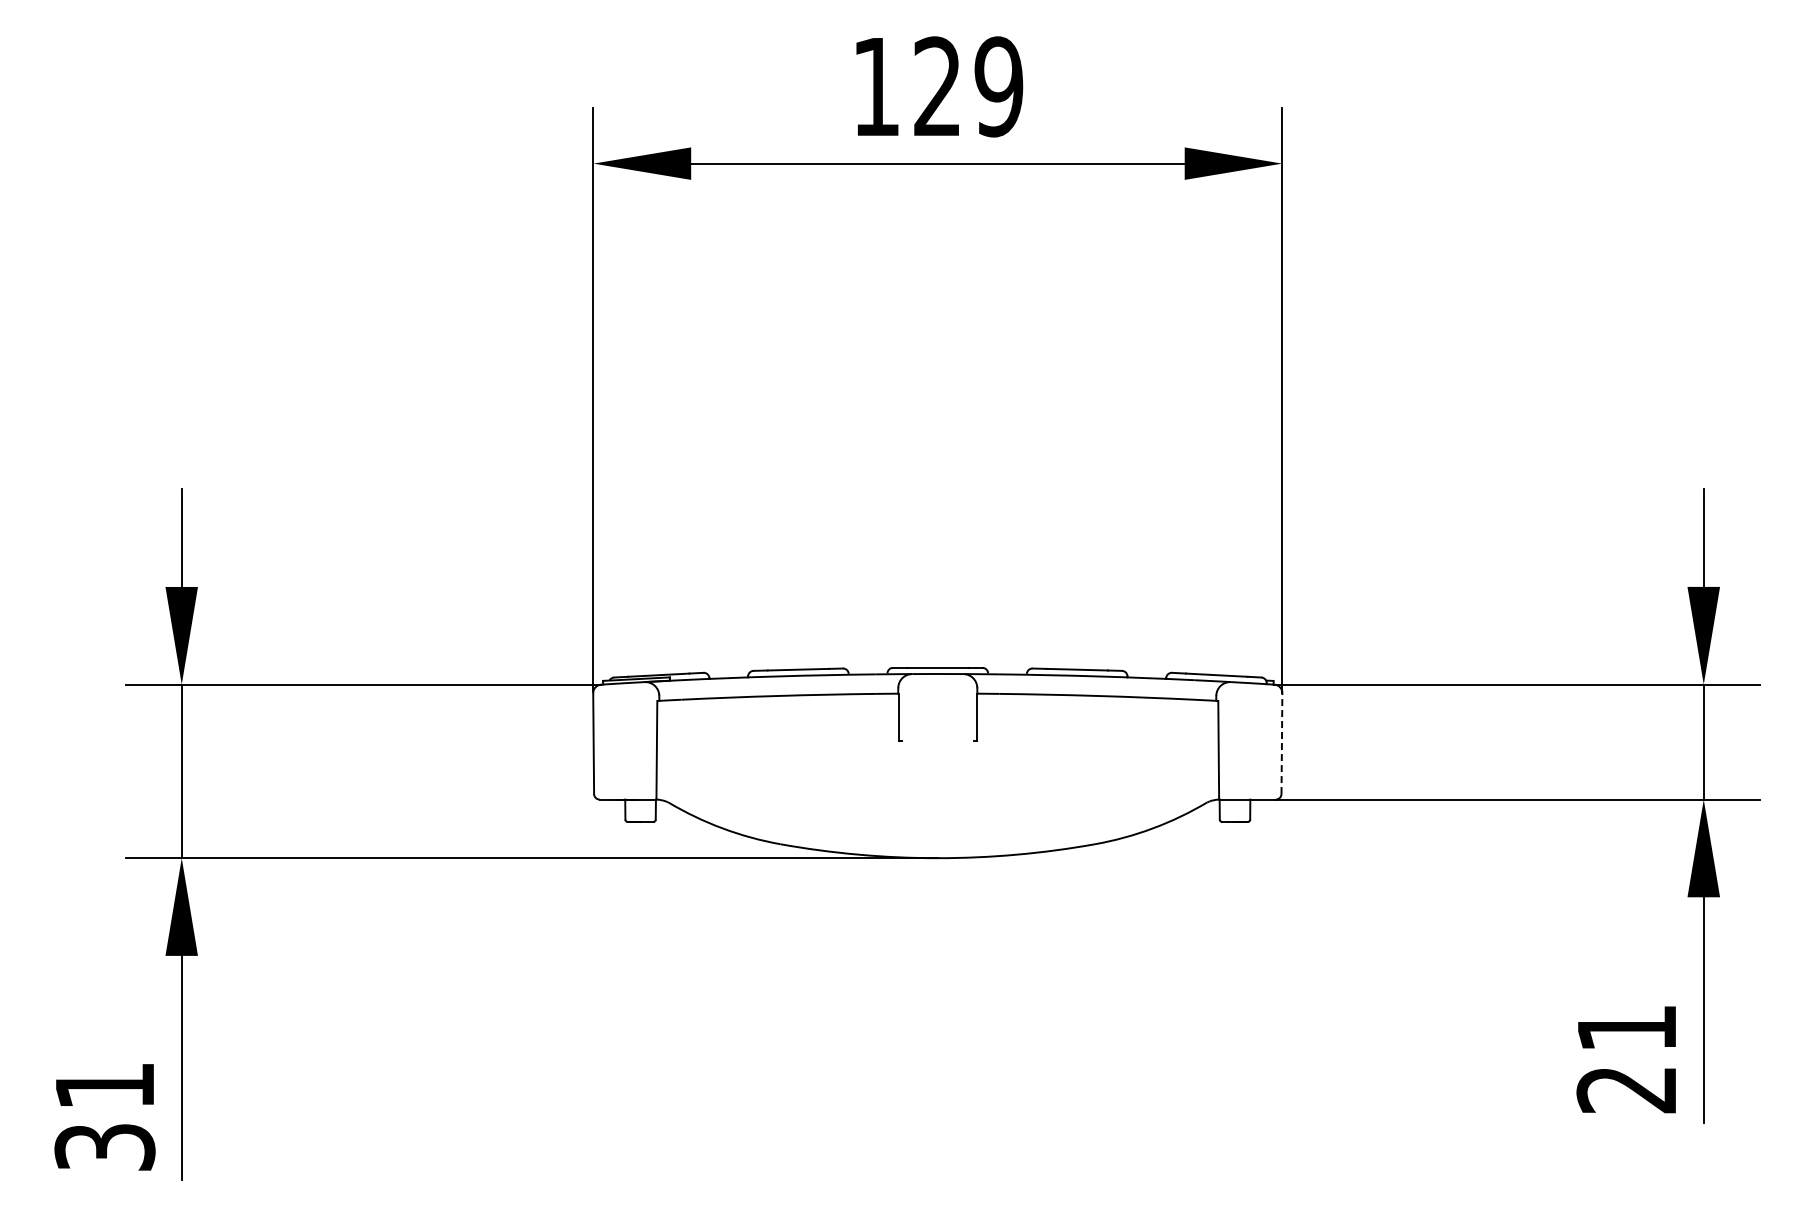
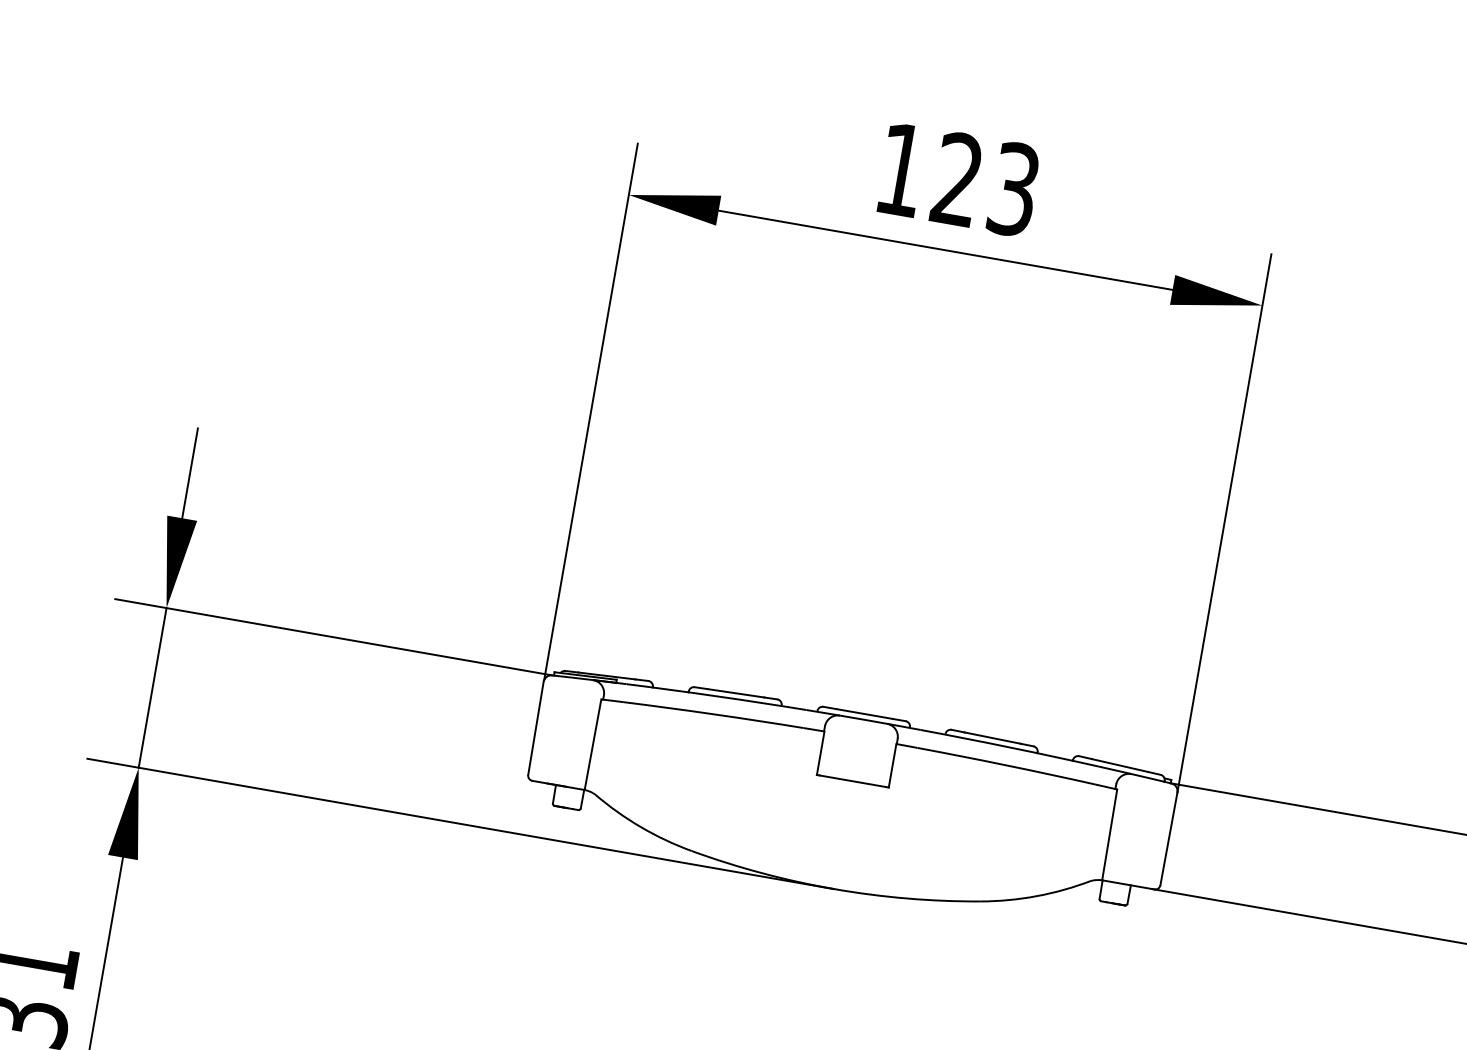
text: (998, 86) -> (1013, 189), 129 -> 123
line: (937, 740) -> (852, 780), added
line: (1281, 743) -> (1168, 838), dashed -> solid

